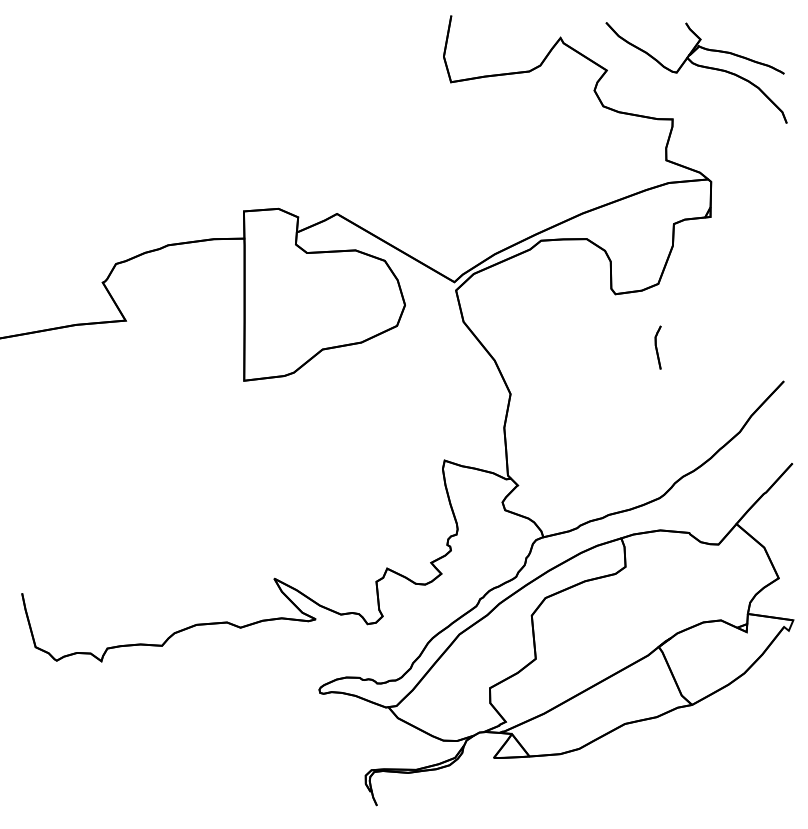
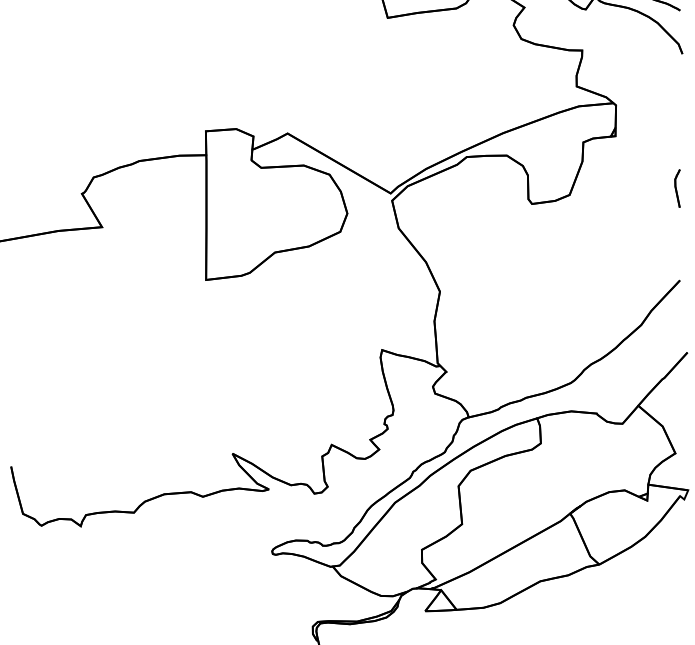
part: (657, 347) -> (676, 188), moved

